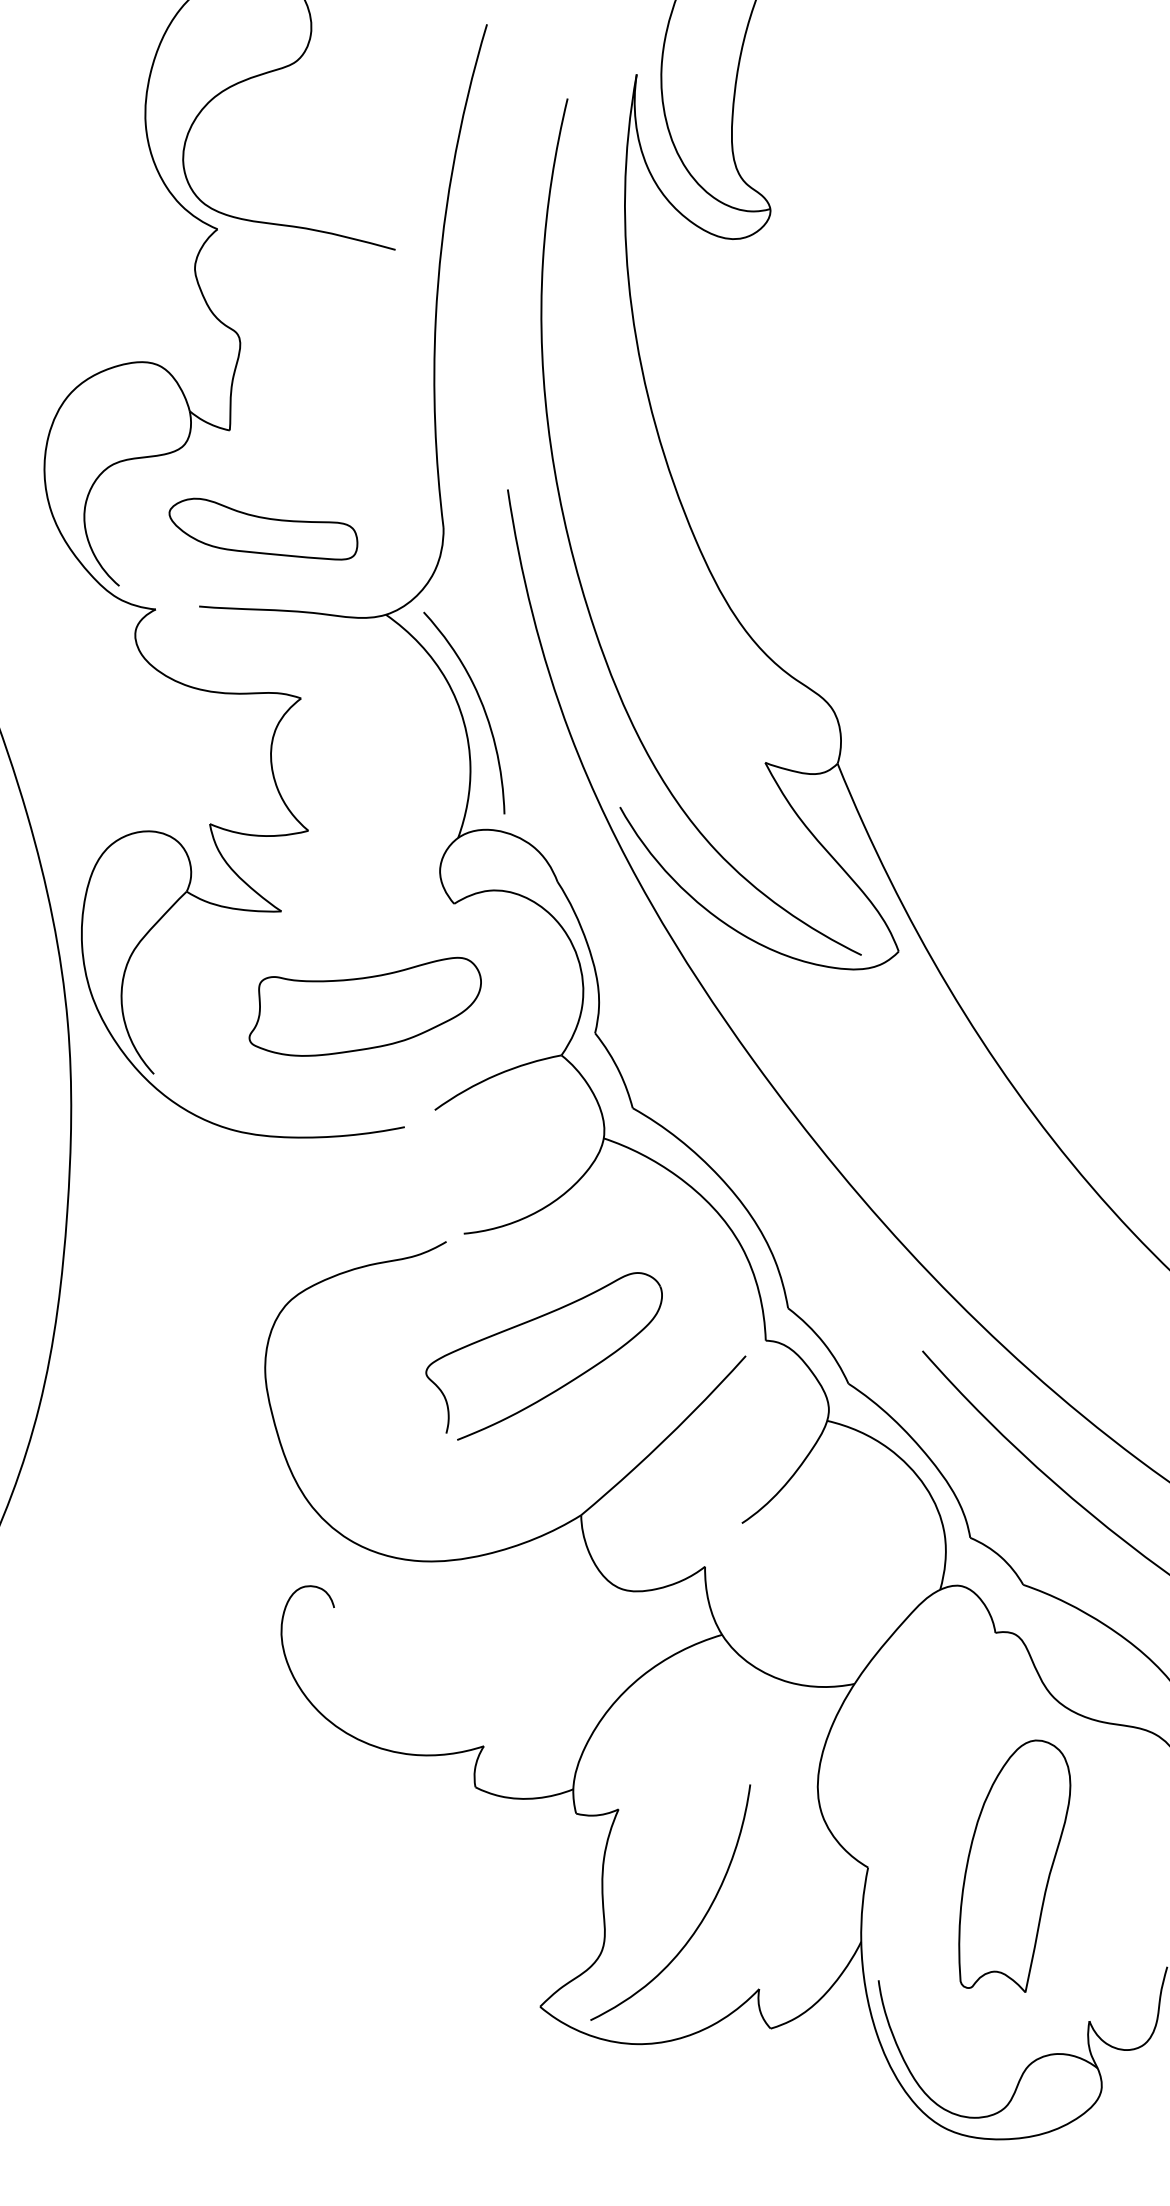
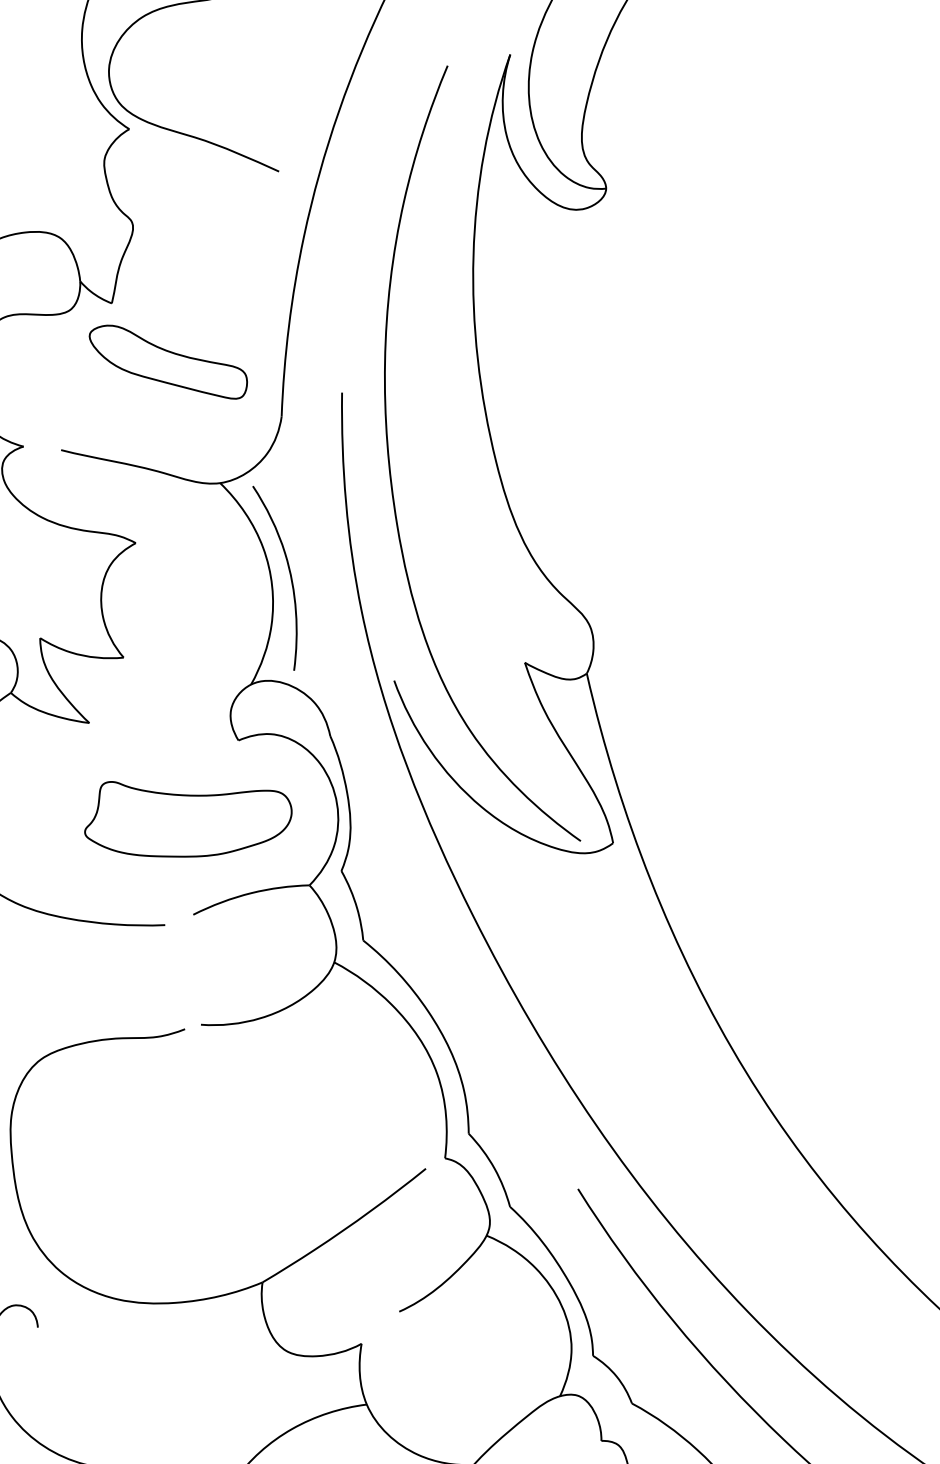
part: (263, 528) -> (168, 360), moved
part: (364, 1006) -> (188, 820), moved
part: (562, 1385) -> (264, 1168), removed

